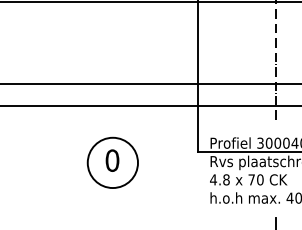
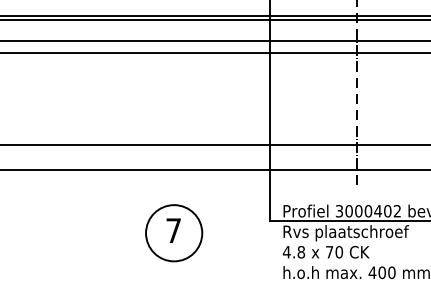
text: (112, 160) -> (173, 230), 0 -> 7

